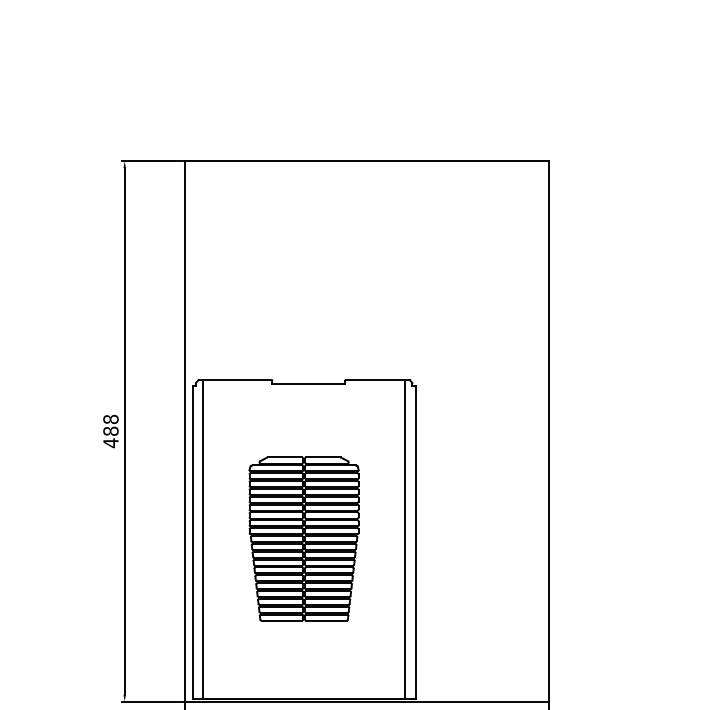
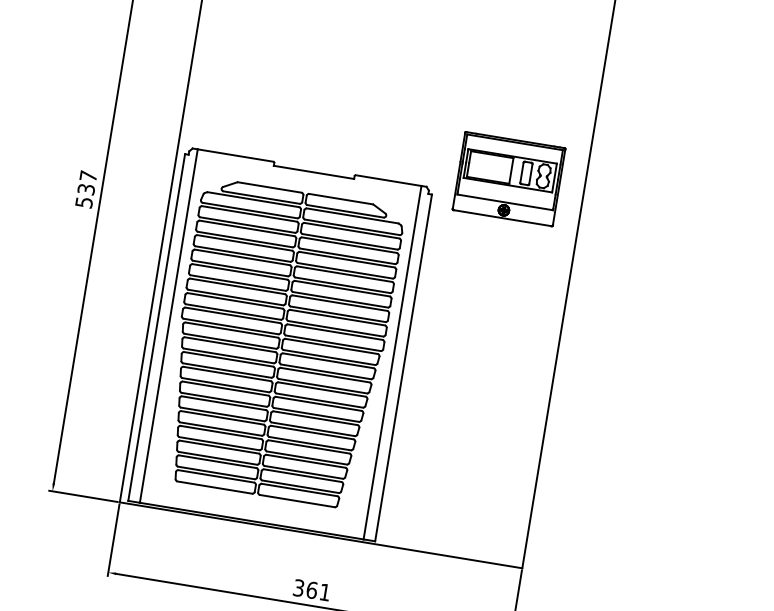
part: (481, 361) -> (509, 179), added
text: (110, 431) -> (85, 189), 488 -> 537
part: (303, 538) -> (280, 343), size x1.67

